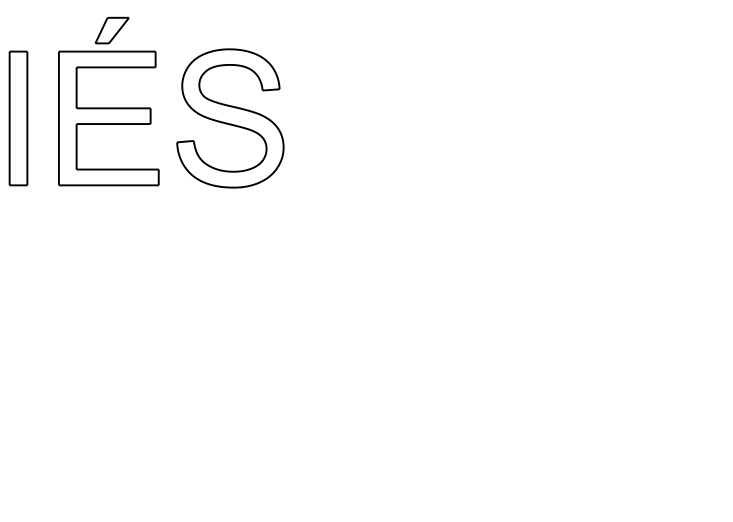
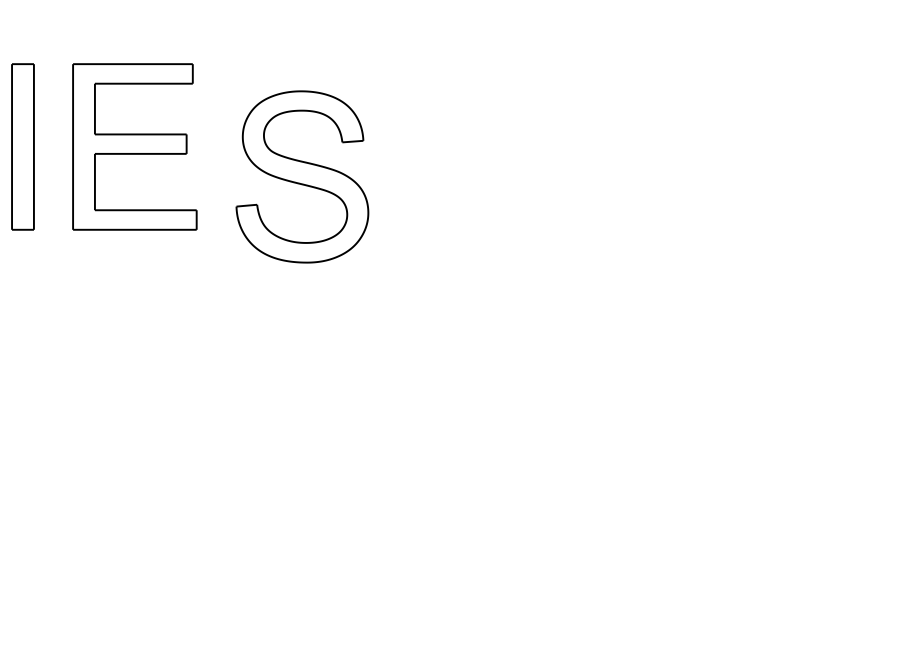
part: (111, 30) -> (138, 37), removed
part: (230, 118) -> (302, 176), moved

